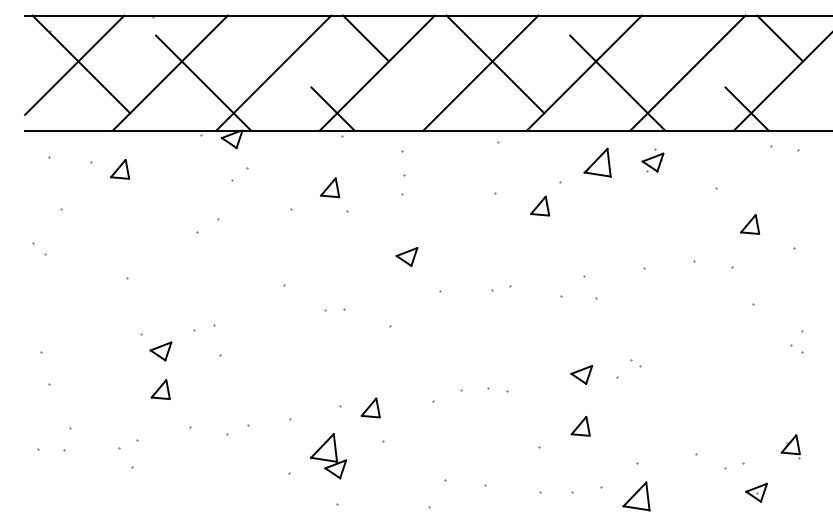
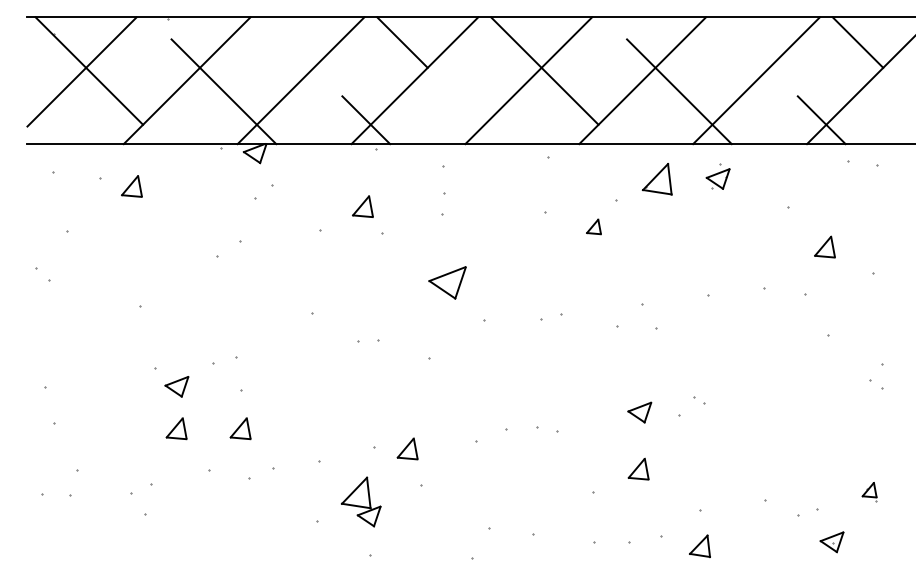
part: (539, 205) -> (593, 226), size x0.7
part: (406, 256) -> (447, 282), size x1.6
part: (218, 389) -> (240, 428), added
part: (790, 446) -> (869, 491), size x0.7
part: (636, 496) -> (699, 546), size x0.7

